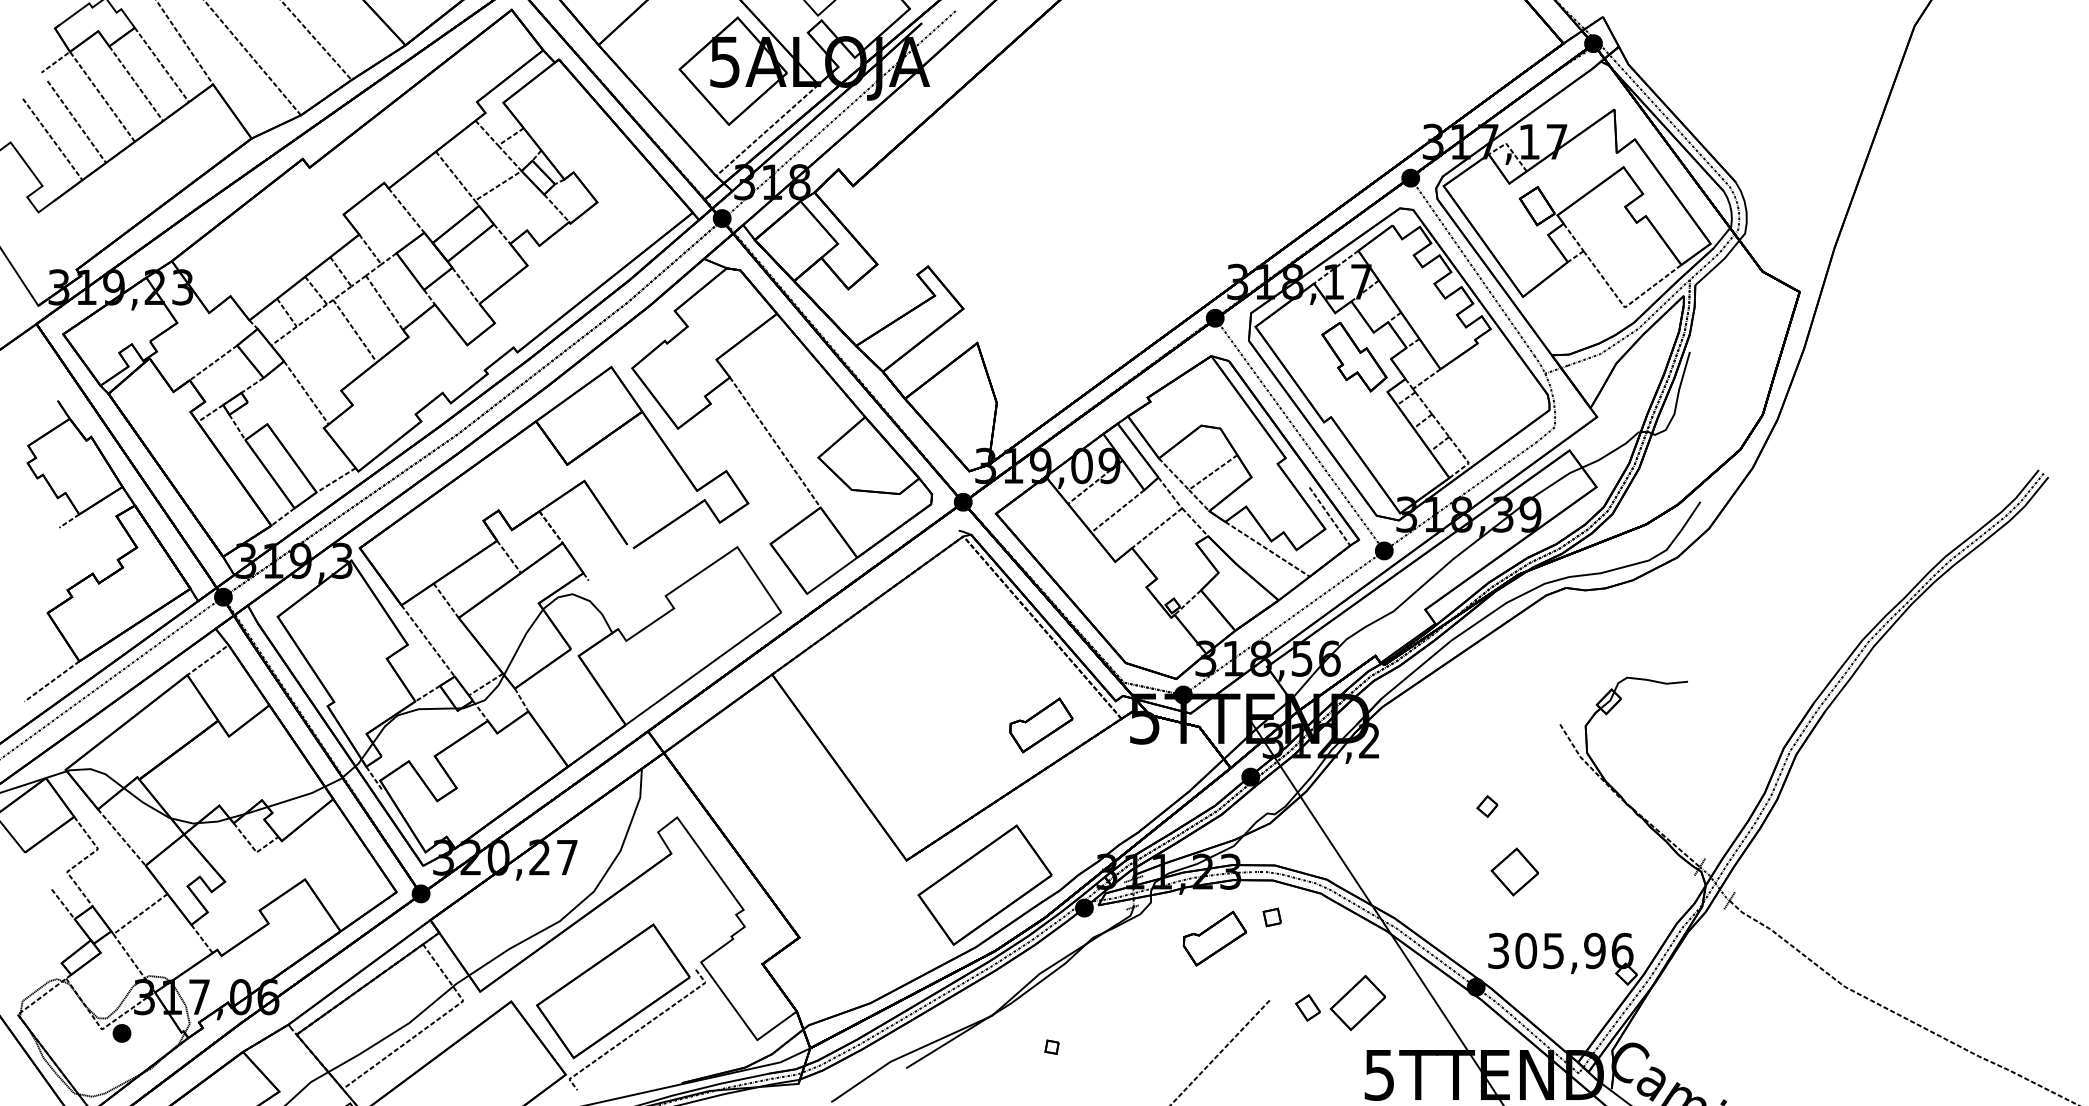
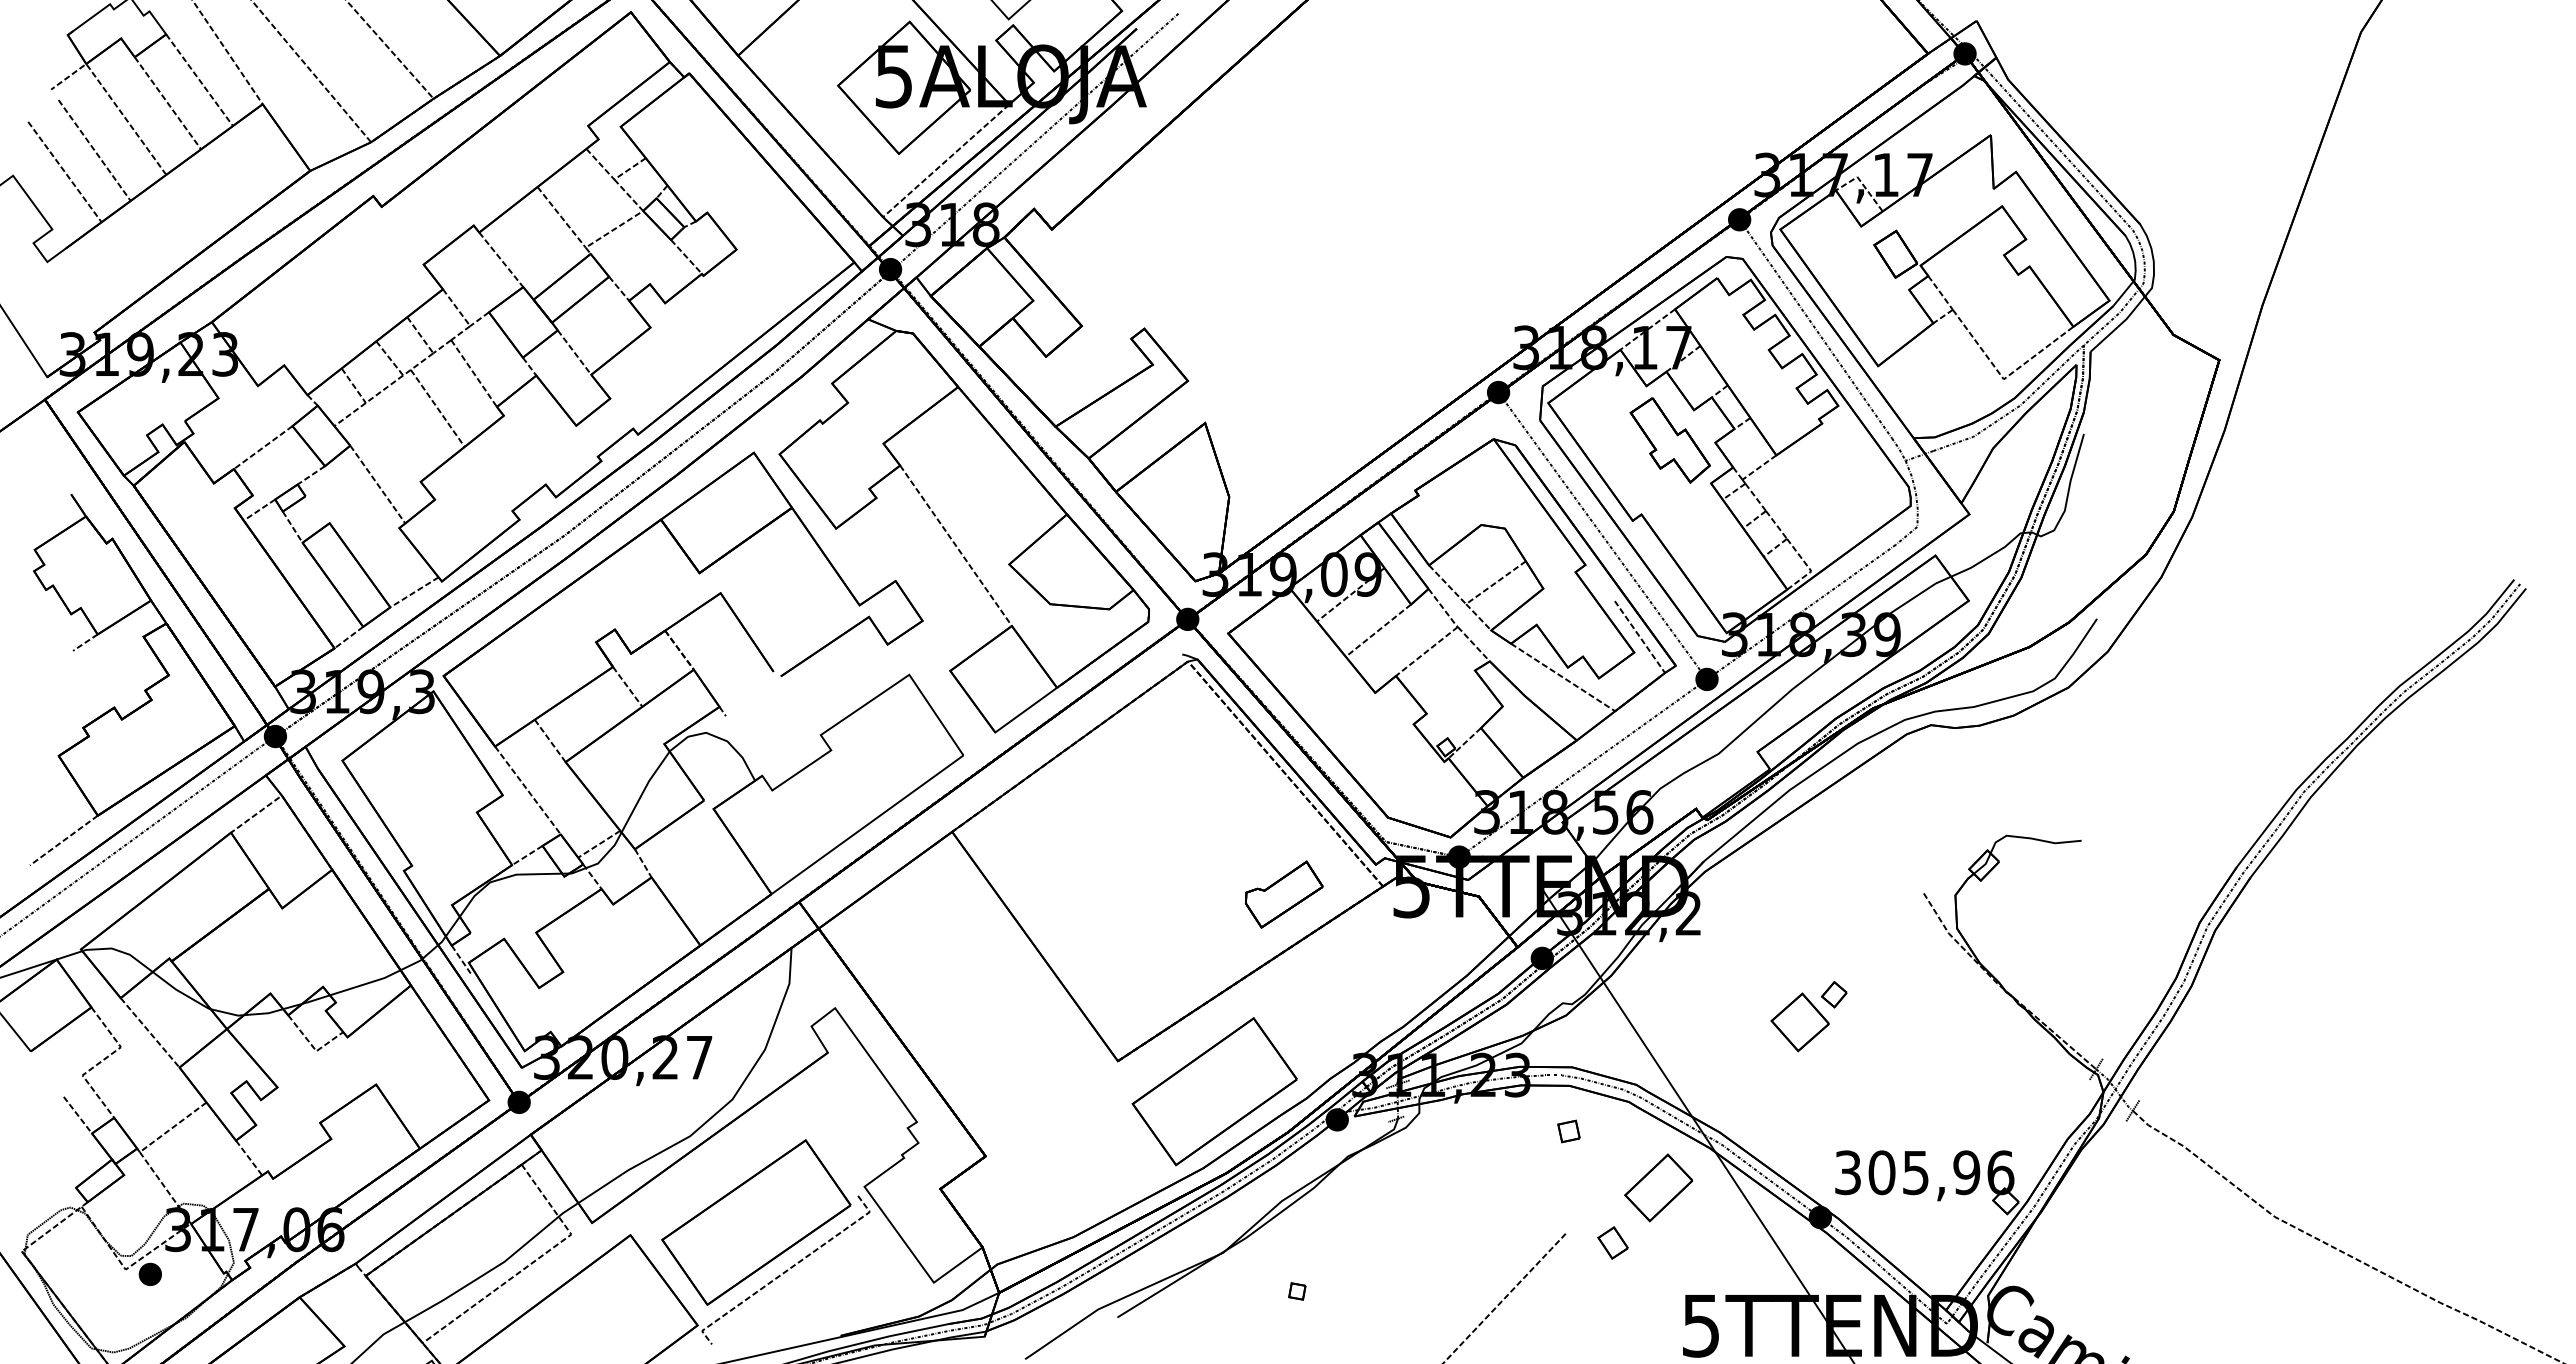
part: (1514, 872) -> (1799, 1022), moved
part: (1214, 938) -> (1497, 1157), removed
part: (1357, 1002) -> (1658, 1187), moved

